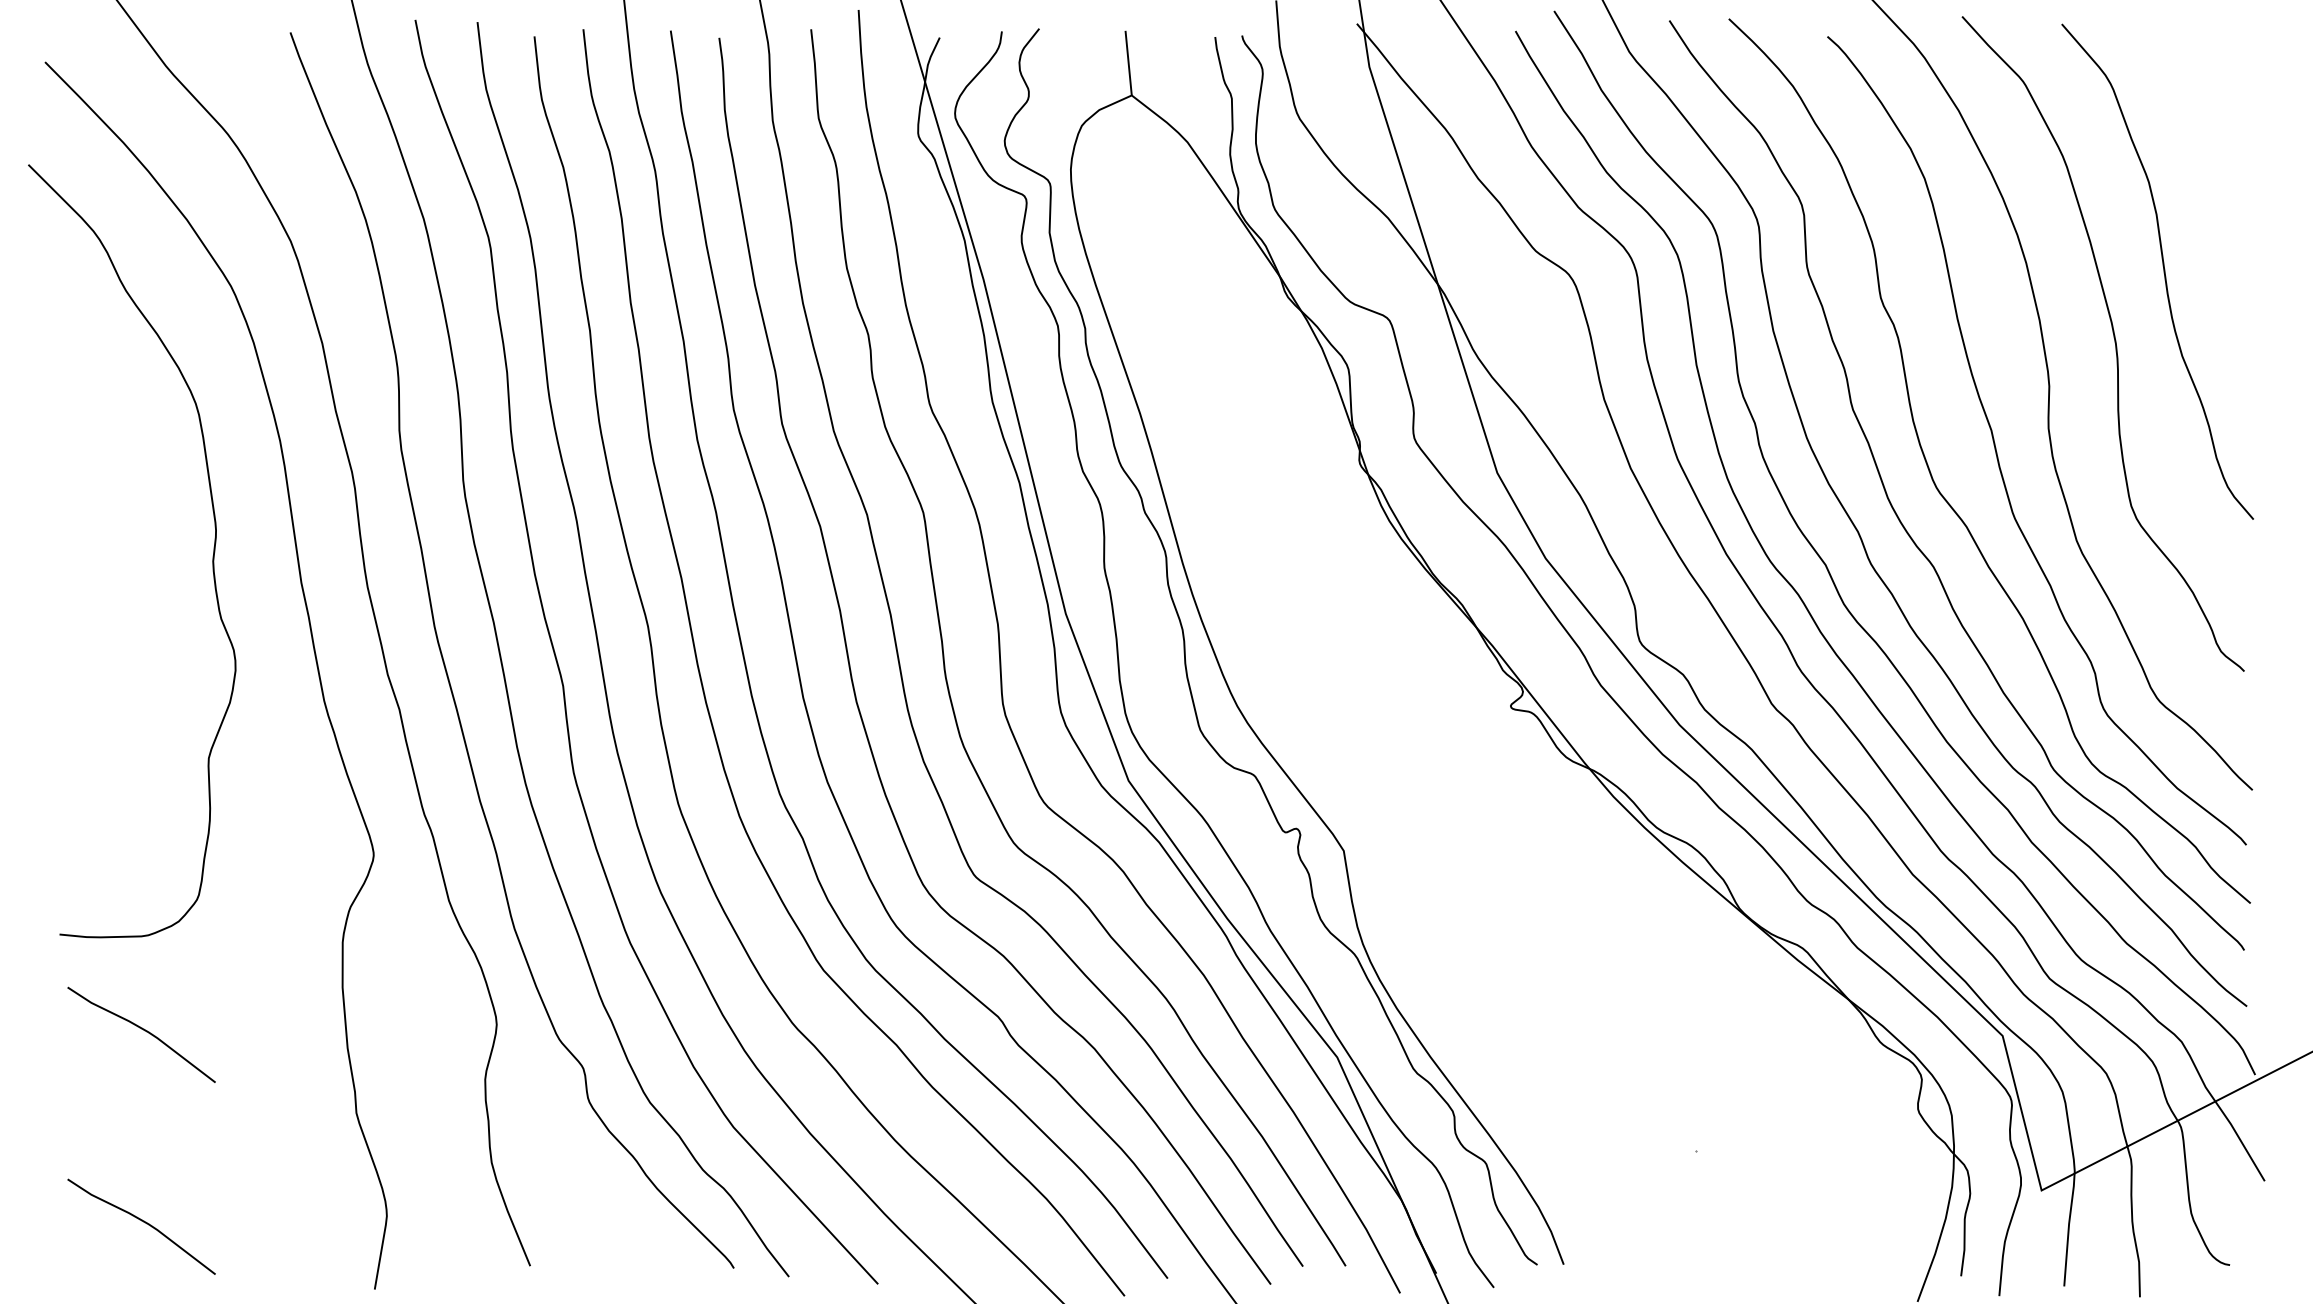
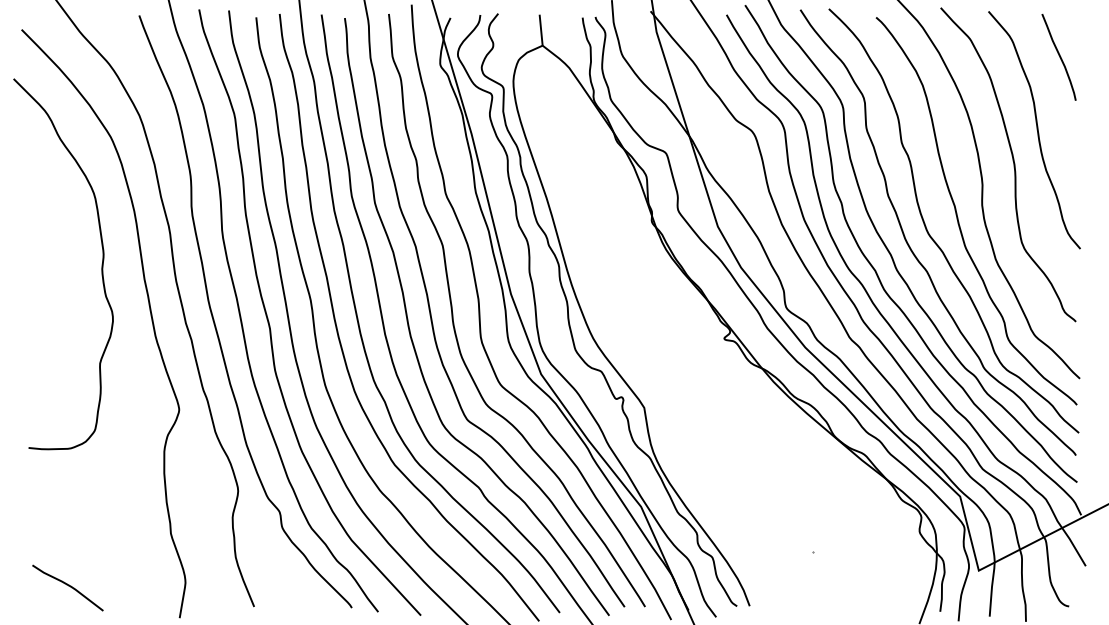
curve: (2209, 120) -> (1059, 57), added
curve: (142, 1031) -> (68, 494), removed

